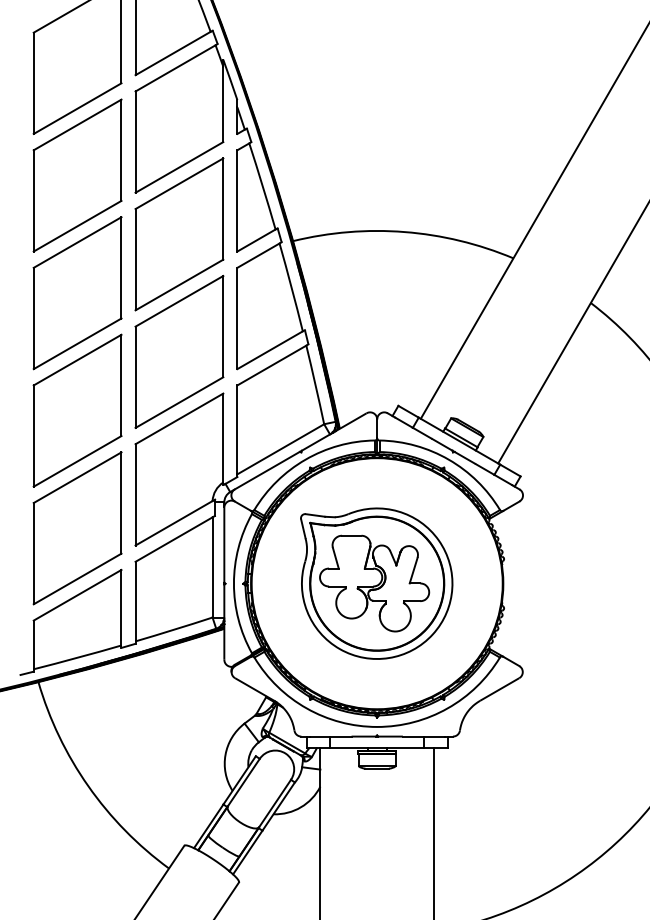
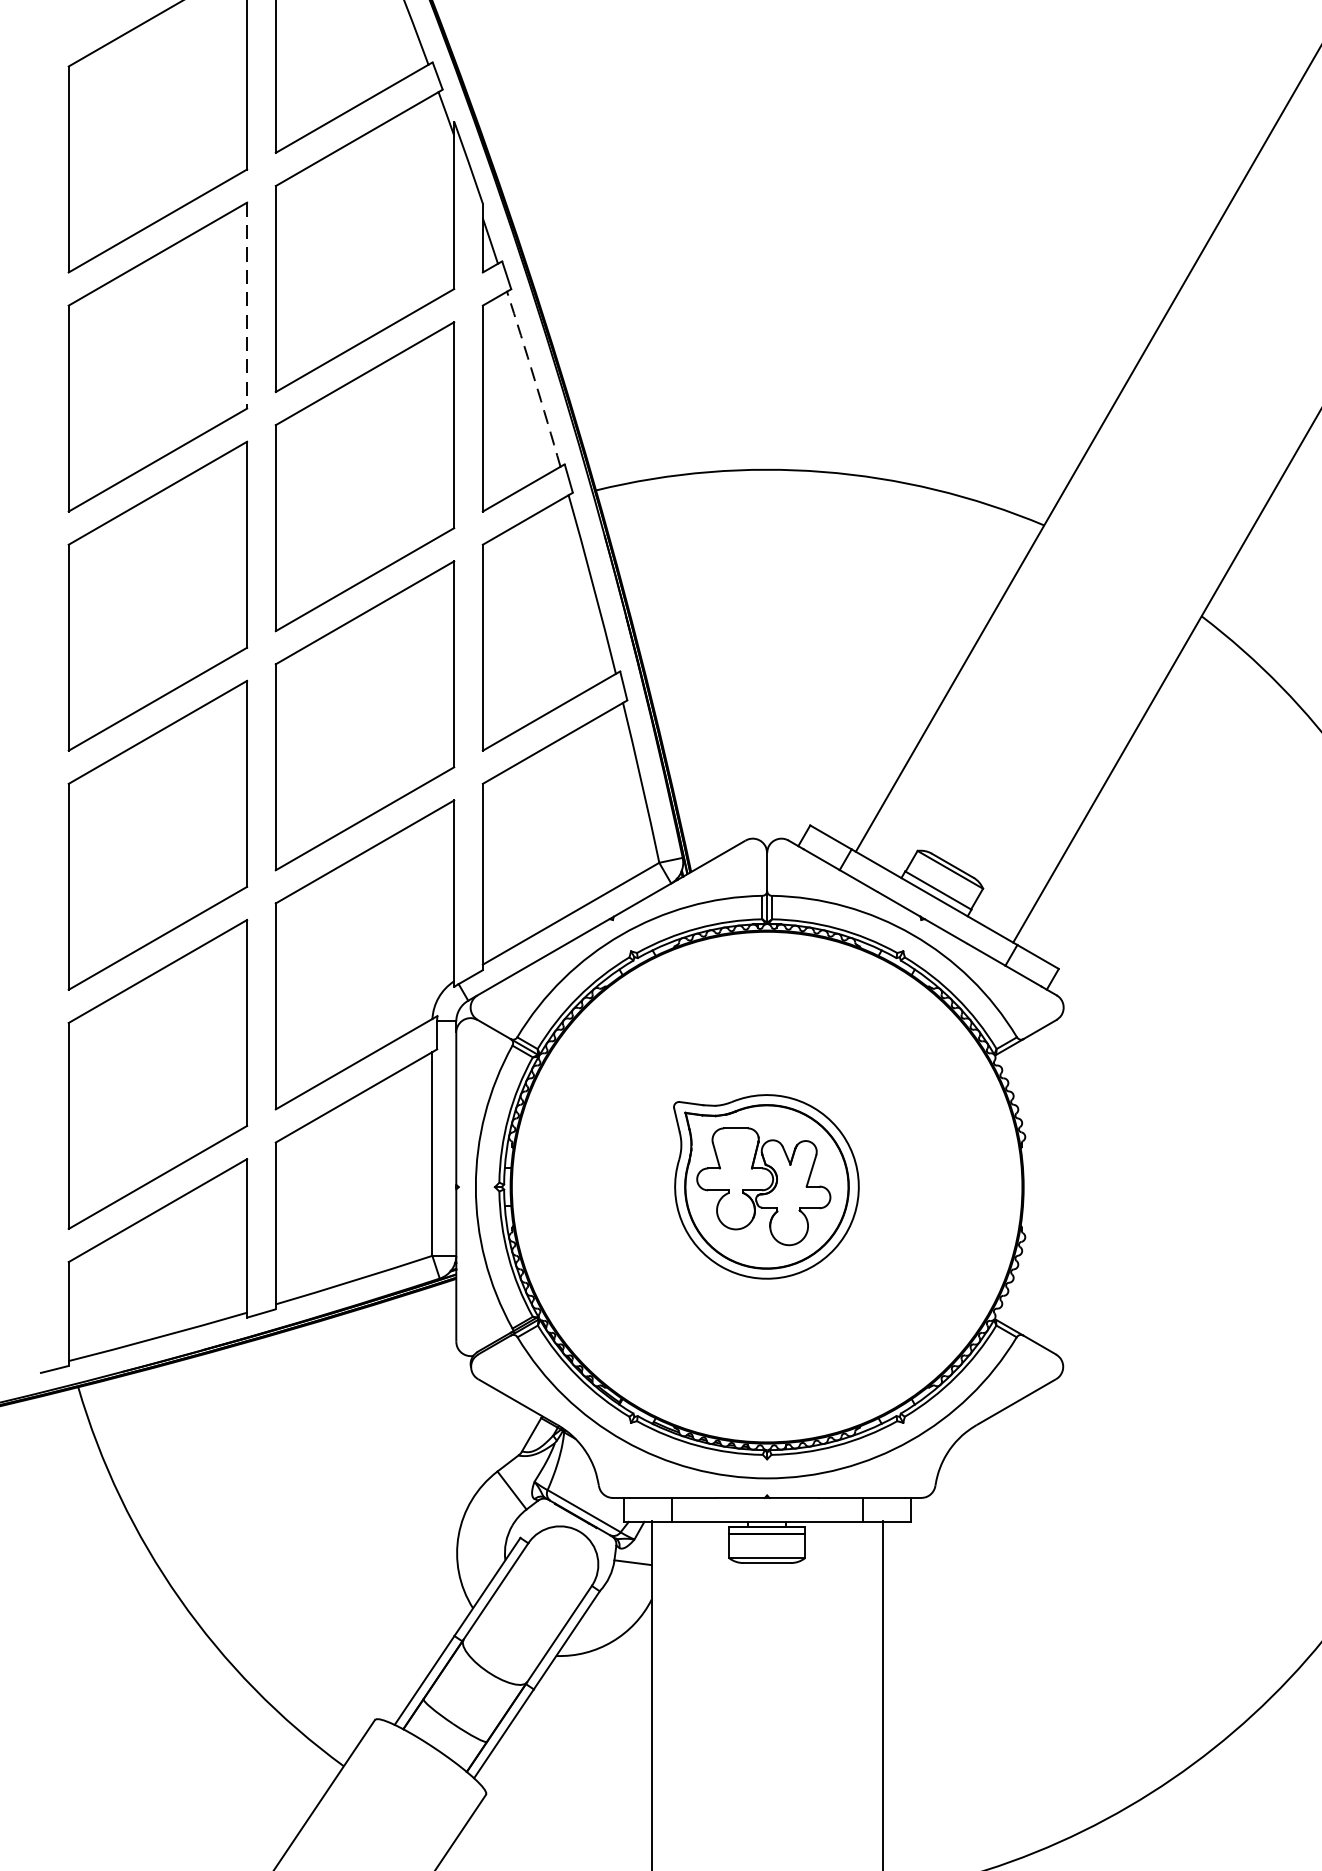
line: (121, 150) -> (247, 306), solid -> dashed
arc: (262, 186) -> (533, 379), solid -> dashed
part: (376, 583) -> (765, 1186), size x0.6

